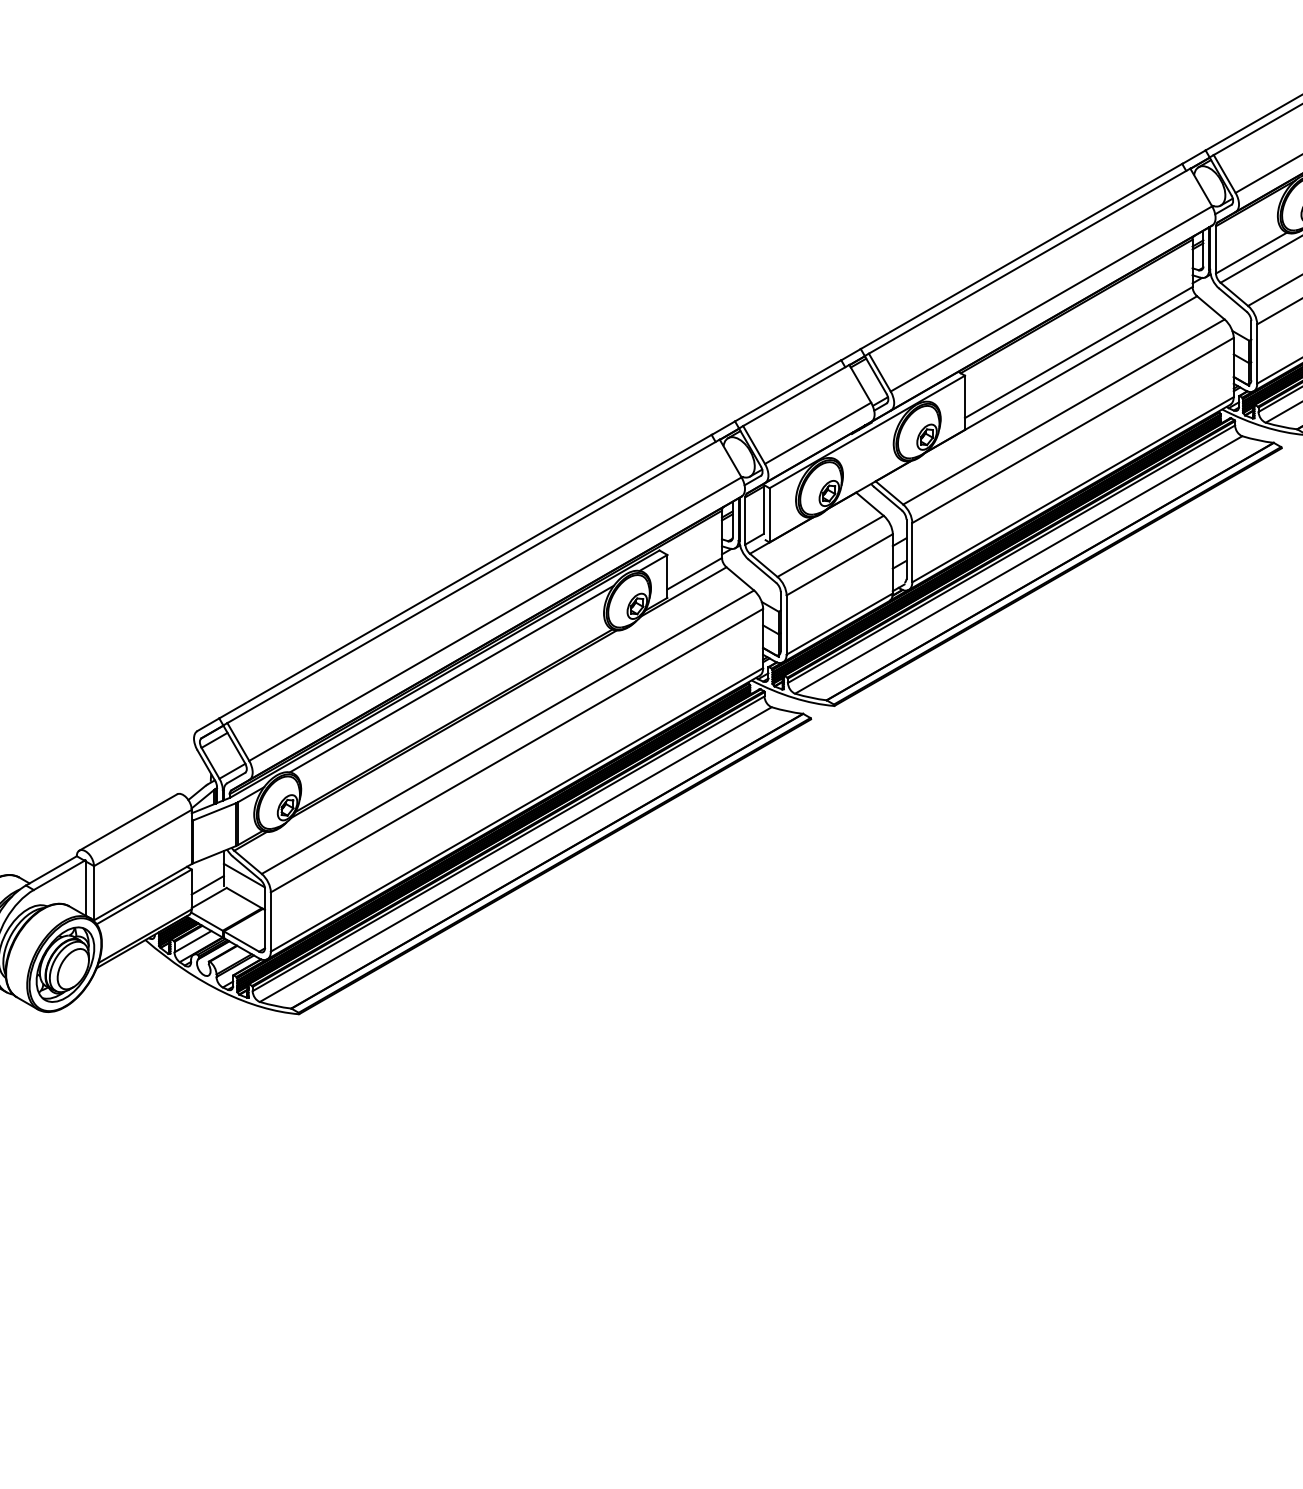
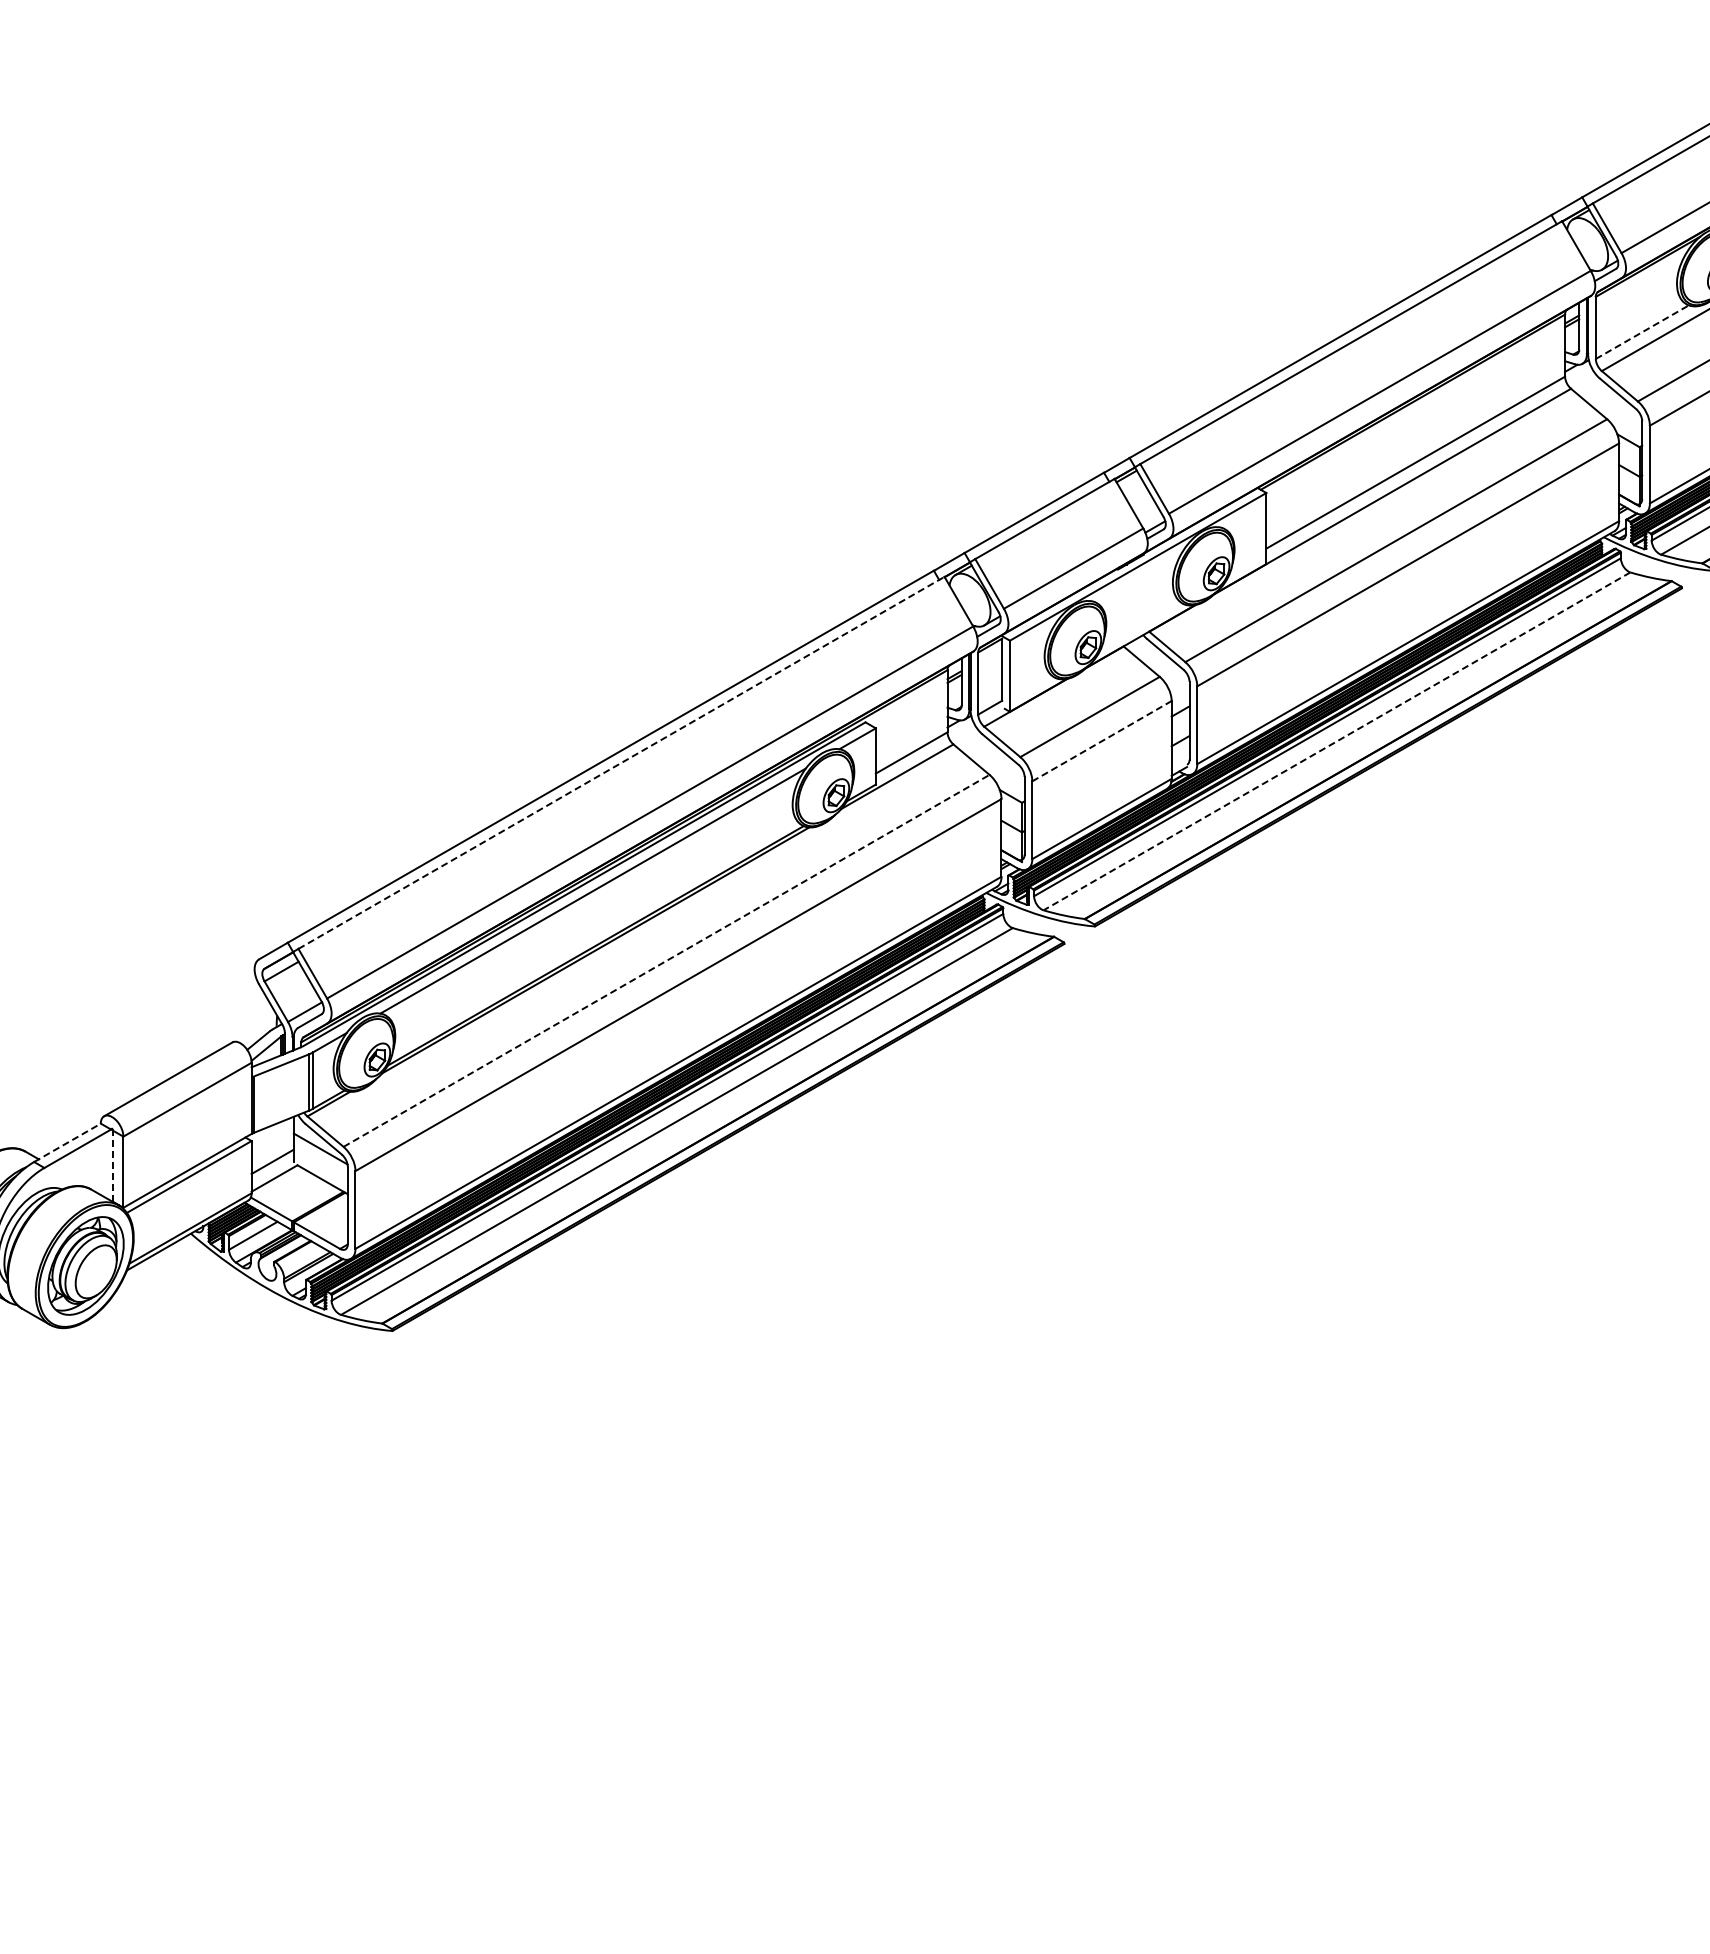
line: (1251, 253) -> (1642, 332), solid -> dashed
line: (840, 564) -> (1102, 740), solid -> dashed
line: (1018, 565) -> (1336, 741), solid -> dashed
line: (473, 581) -> (621, 762), solid -> dashed
line: (507, 731) -> (666, 960), solid -> dashed
line: (51, 870) -> (67, 1142), solid -> dashed
line: (86, 888) -> (113, 1166), solid -> dashed

